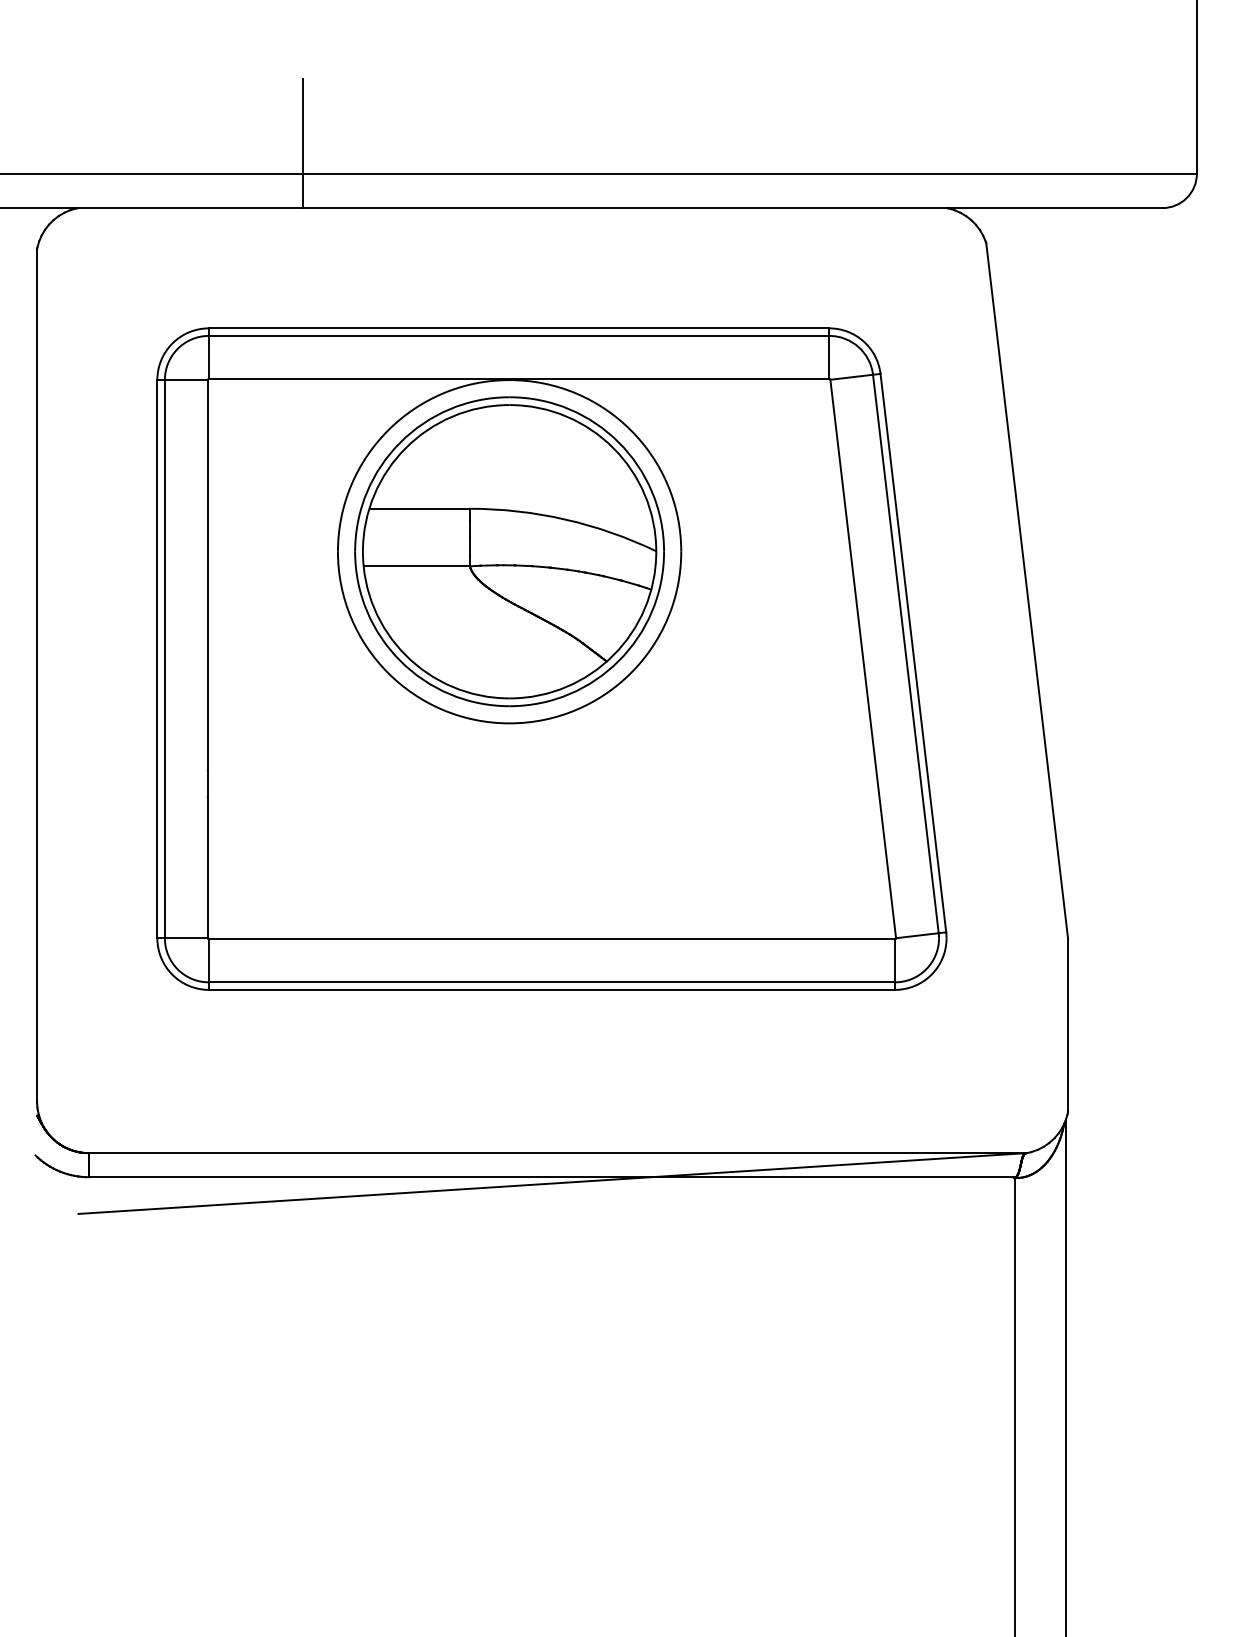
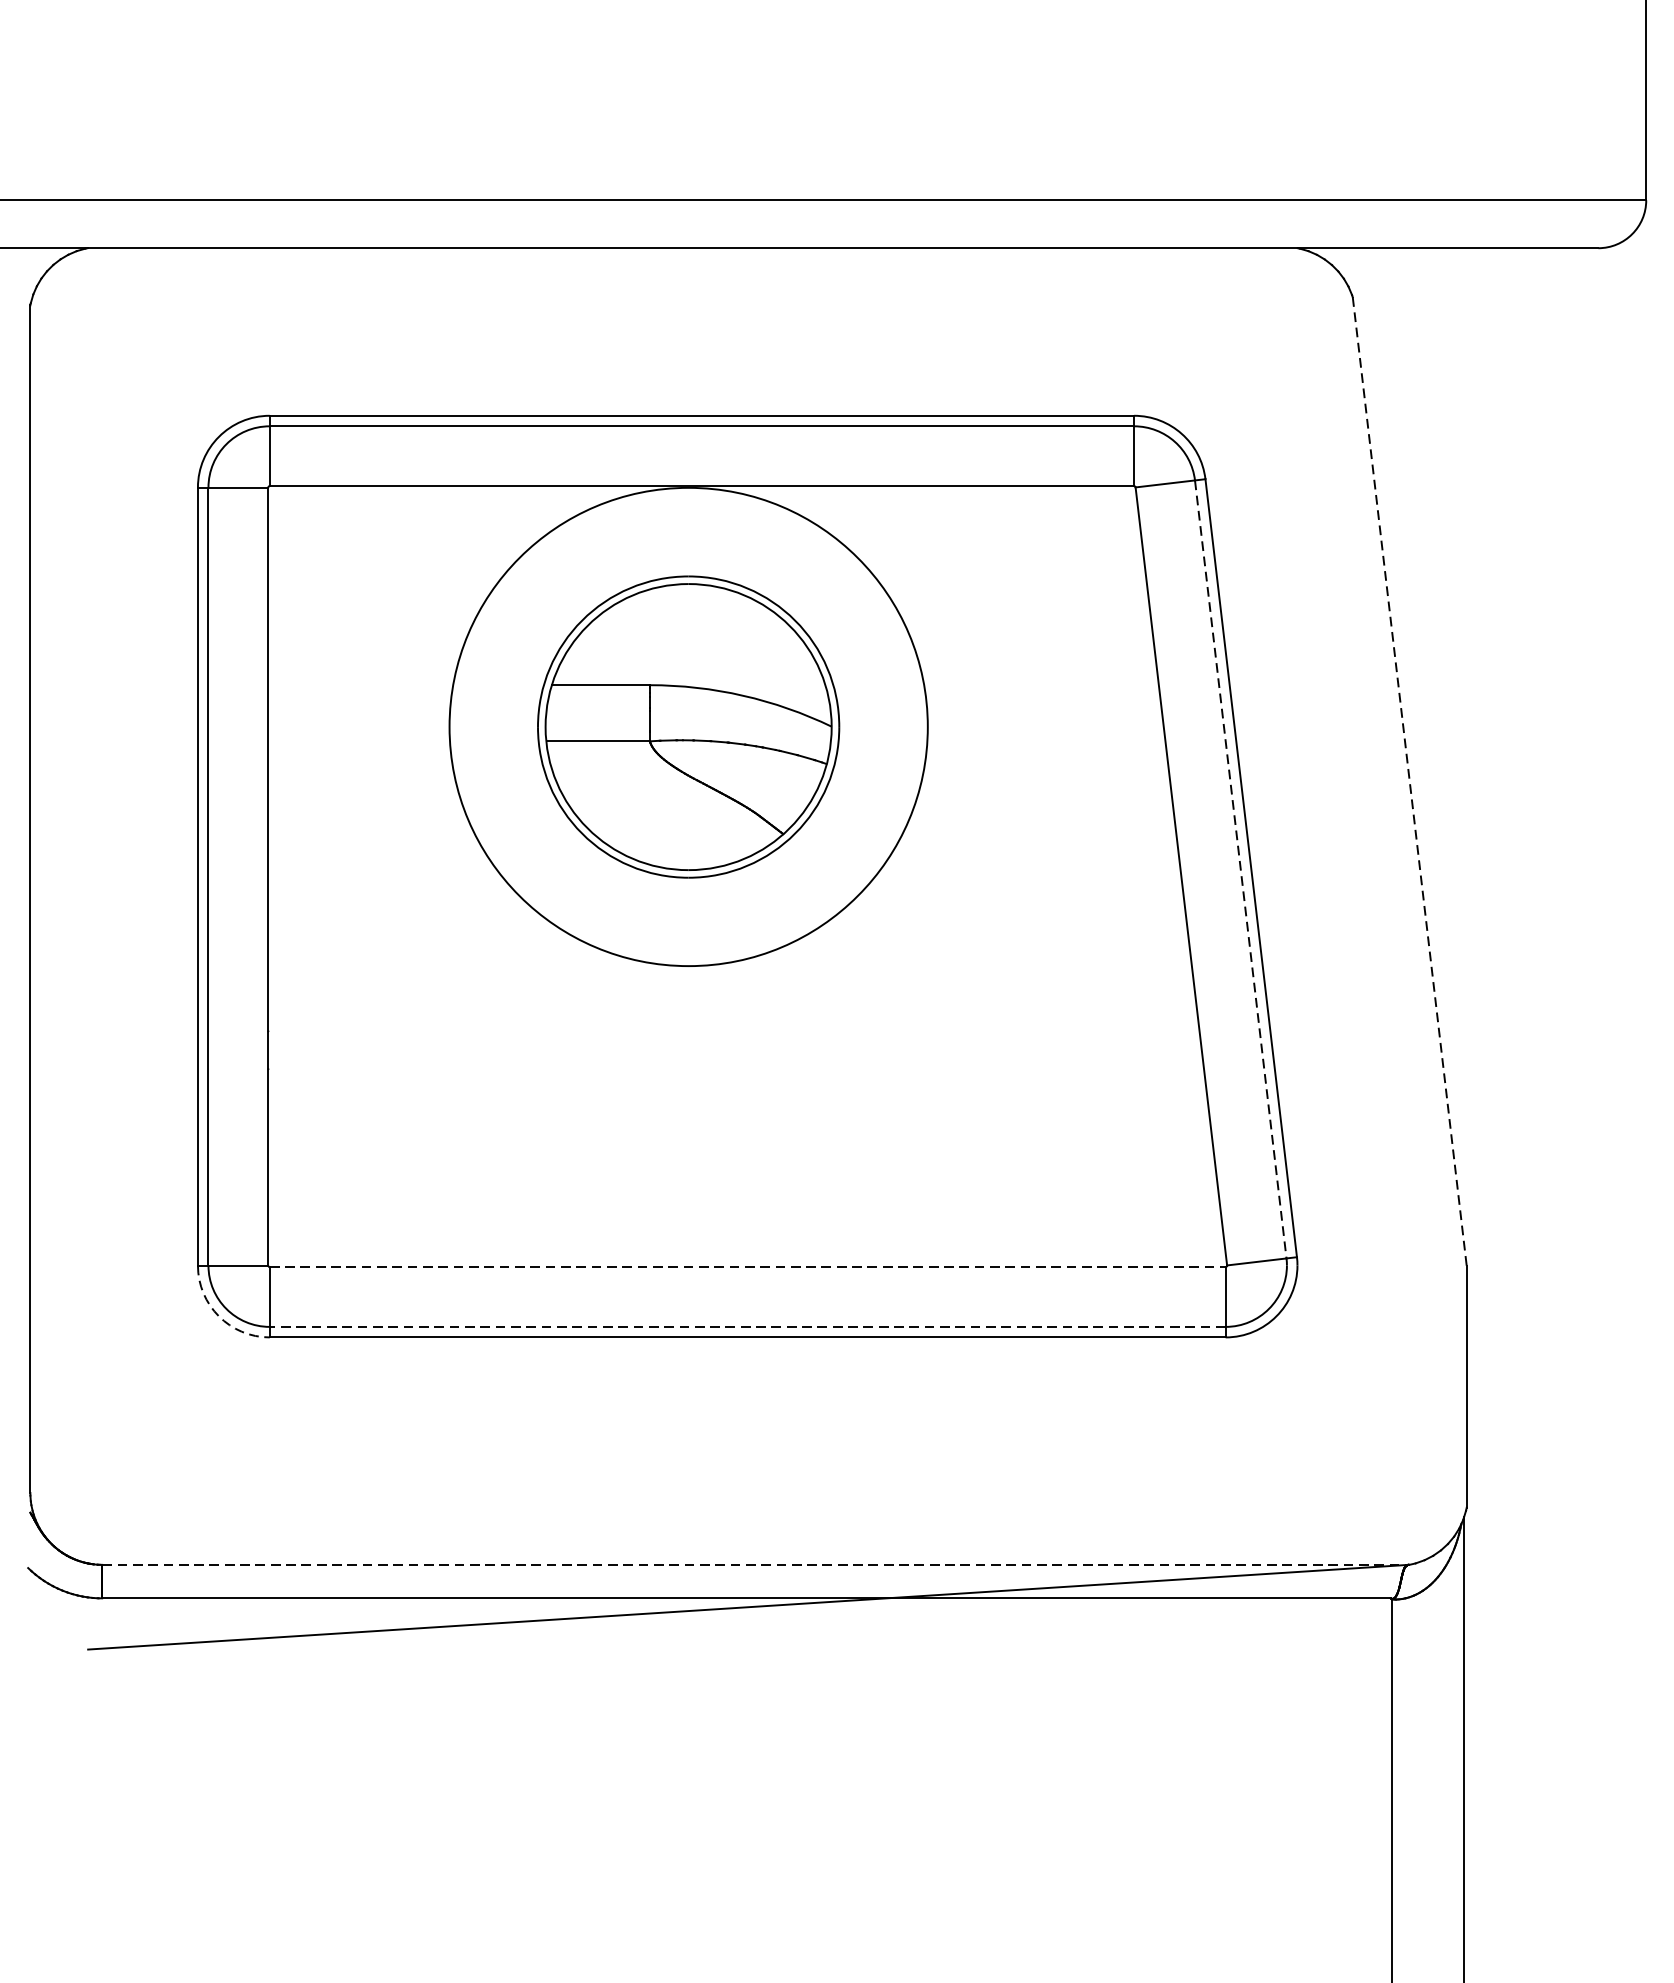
line: (303, 143) -> (401, 158), removed
part: (509, 551) -> (688, 726), size x0.7
line: (1027, 590) -> (1410, 780), solid -> dashed
line: (905, 654) -> (1240, 870), solid -> dashed
line: (552, 939) -> (748, 1267), solid -> dashed
arc: (172, 974) -> (219, 1315), solid -> dashed
line: (551, 982) -> (747, 1327), solid -> dashed
line: (558, 1153) -> (756, 1565), solid -> dashed

